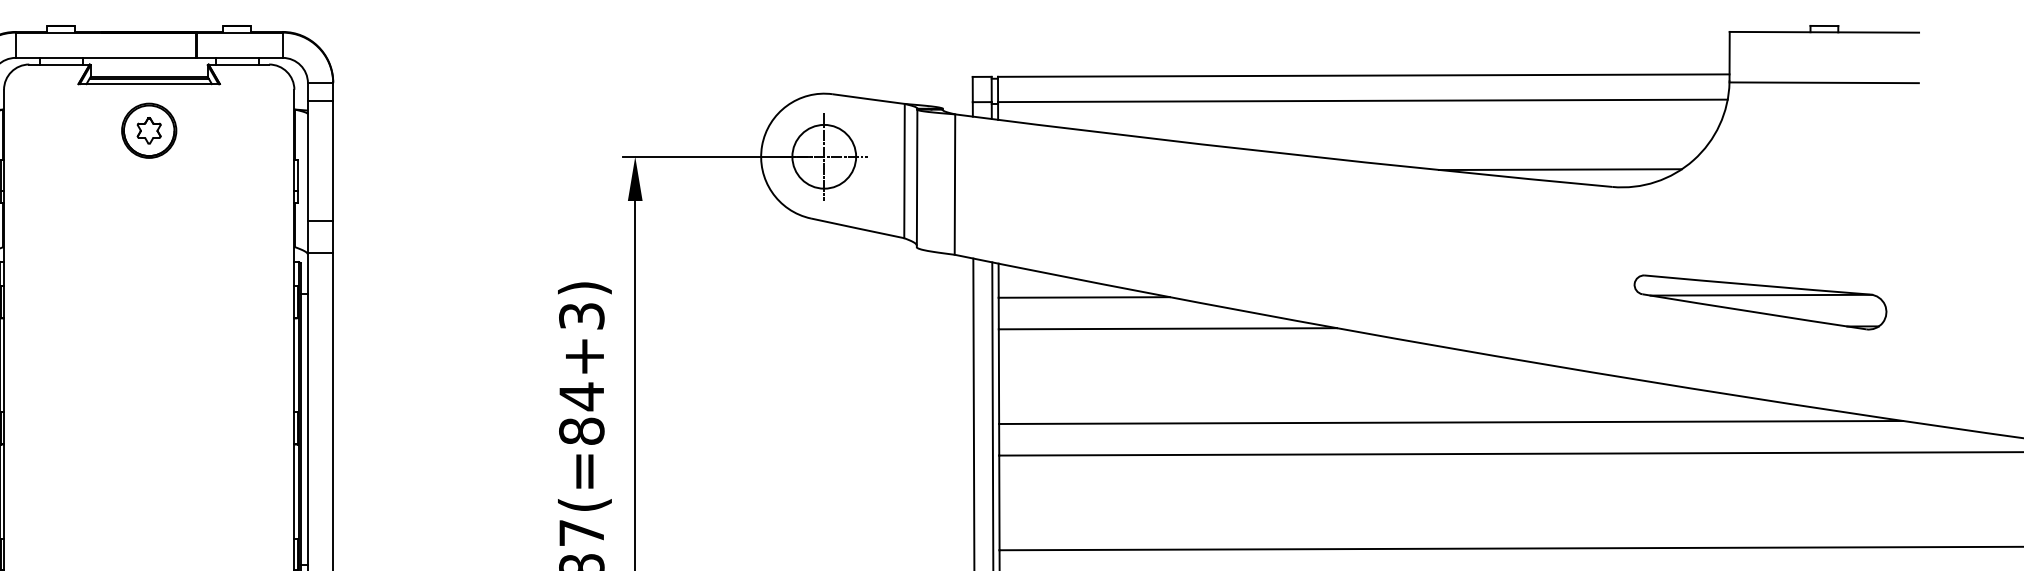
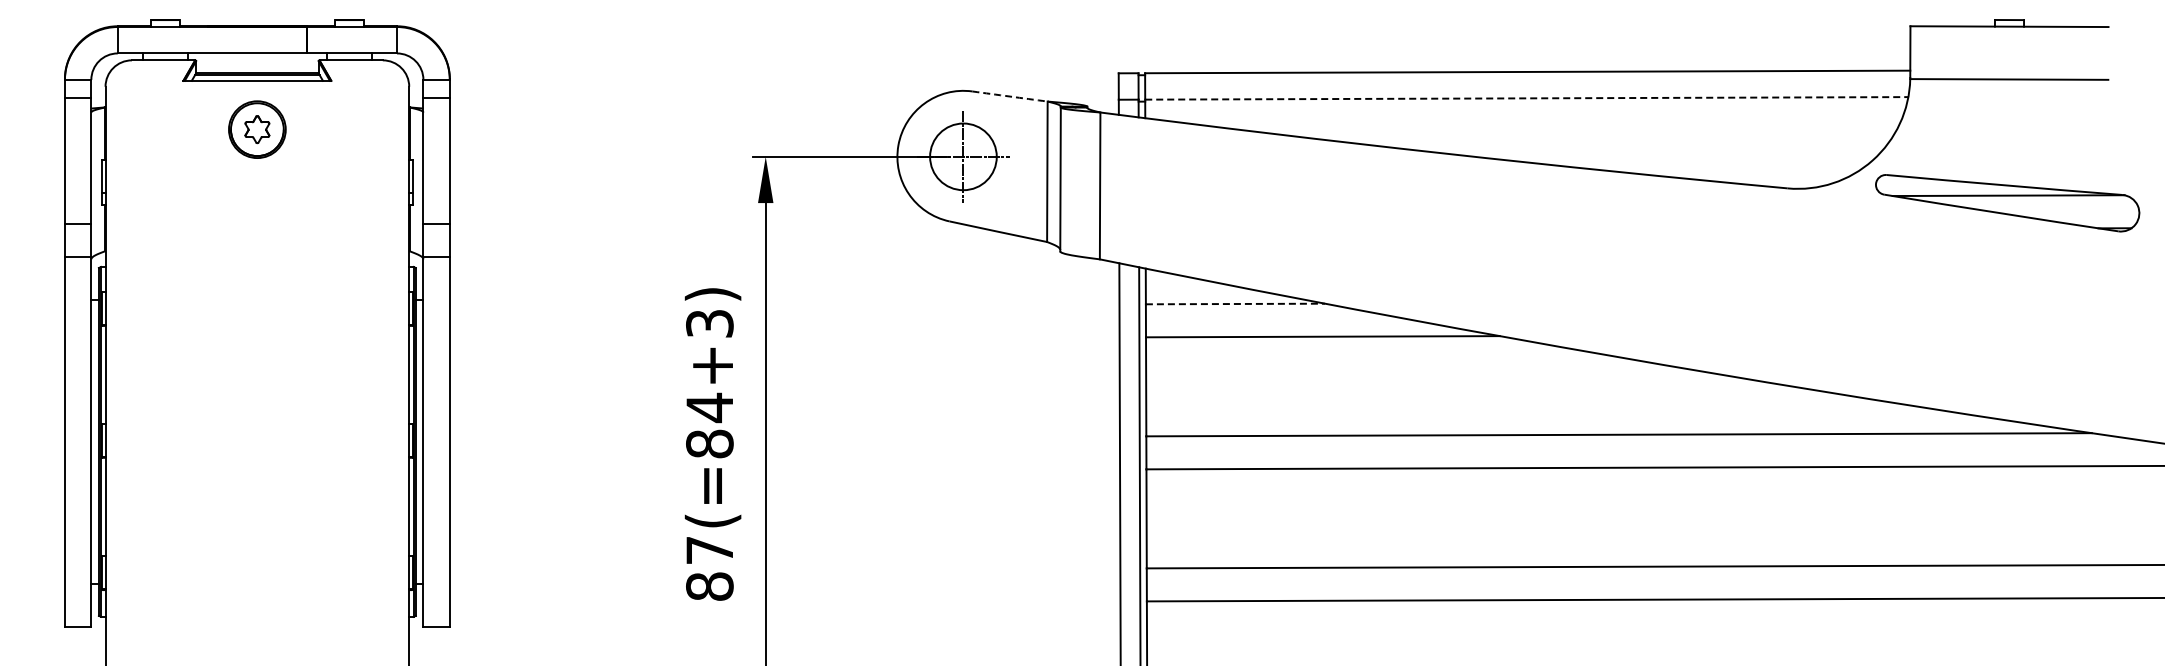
arc: (869, 99) -> (1010, 96), solid -> dashed
line: (1362, 100) -> (1526, 98), solid -> dashed
line: (1560, 168) -> (1733, 169), removed
line: (1084, 297) -> (1235, 304), solid -> dashed
part: (1760, 302) -> (2007, 203), moved

